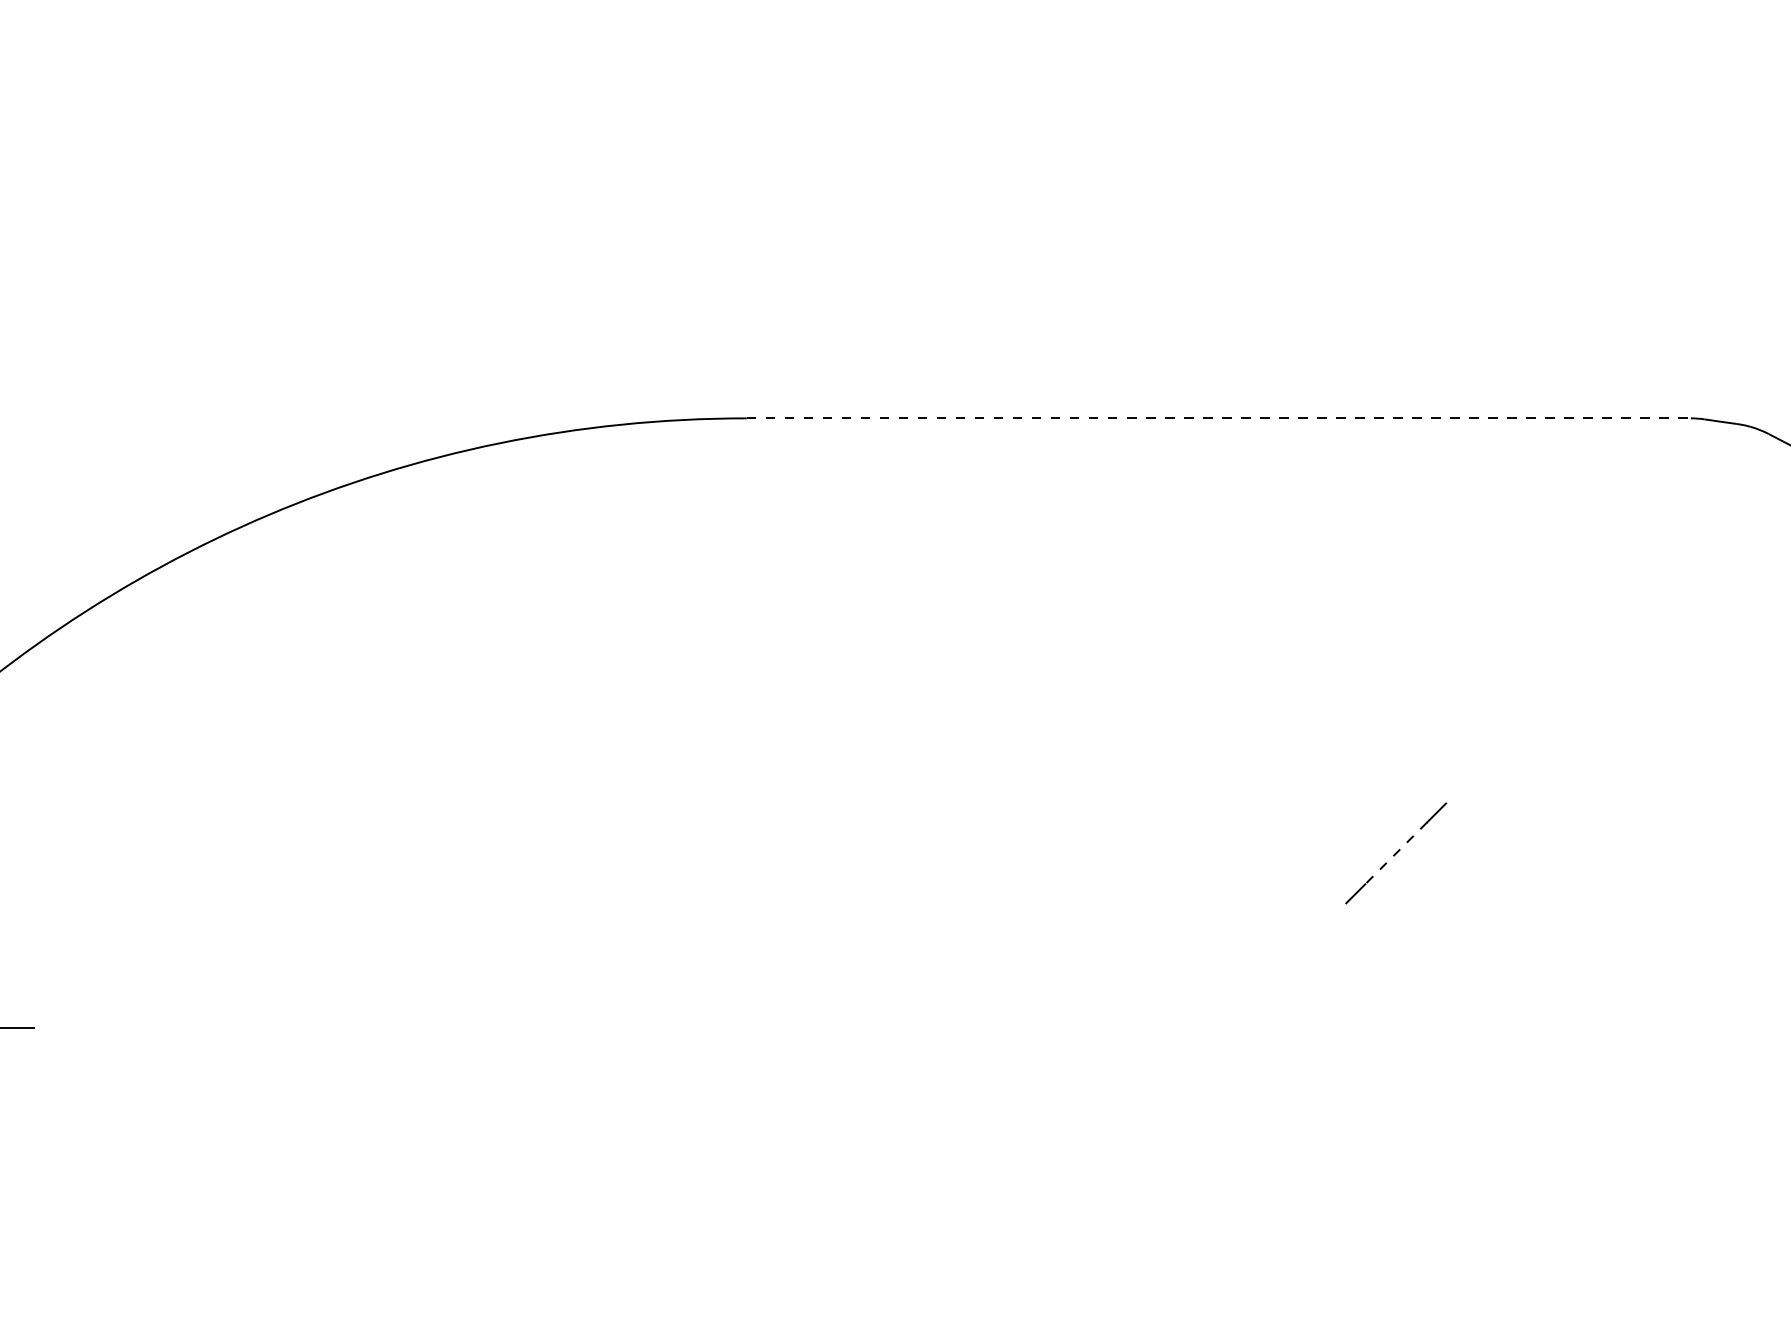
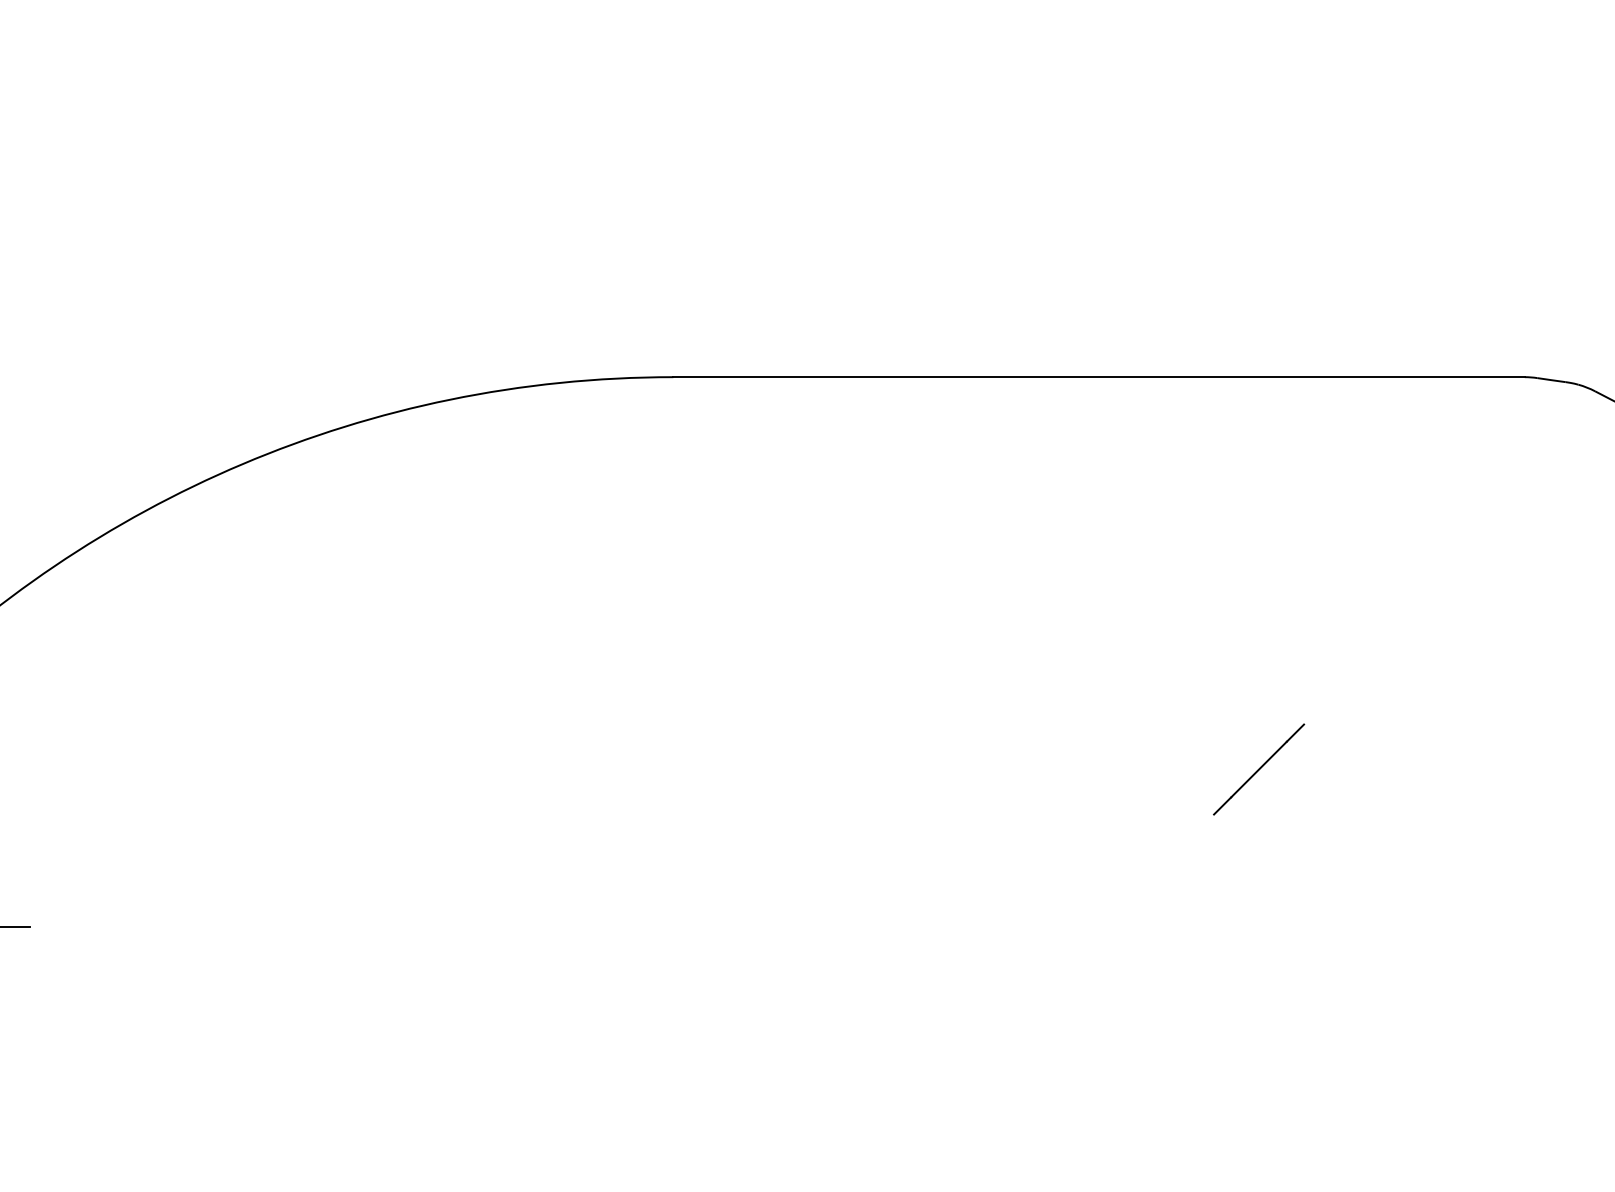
line: (1219, 418) -> (1099, 377), dashed -> solid
line: (1396, 853) -> (1259, 769), dashed -> solid

